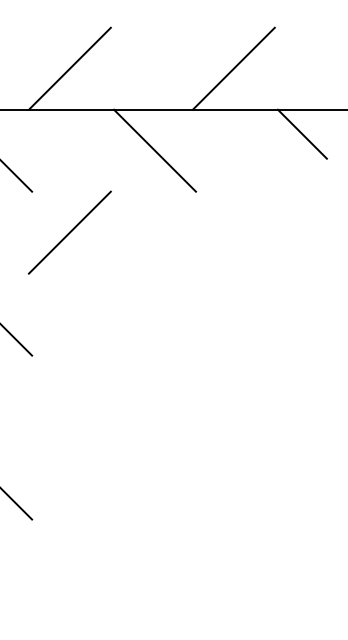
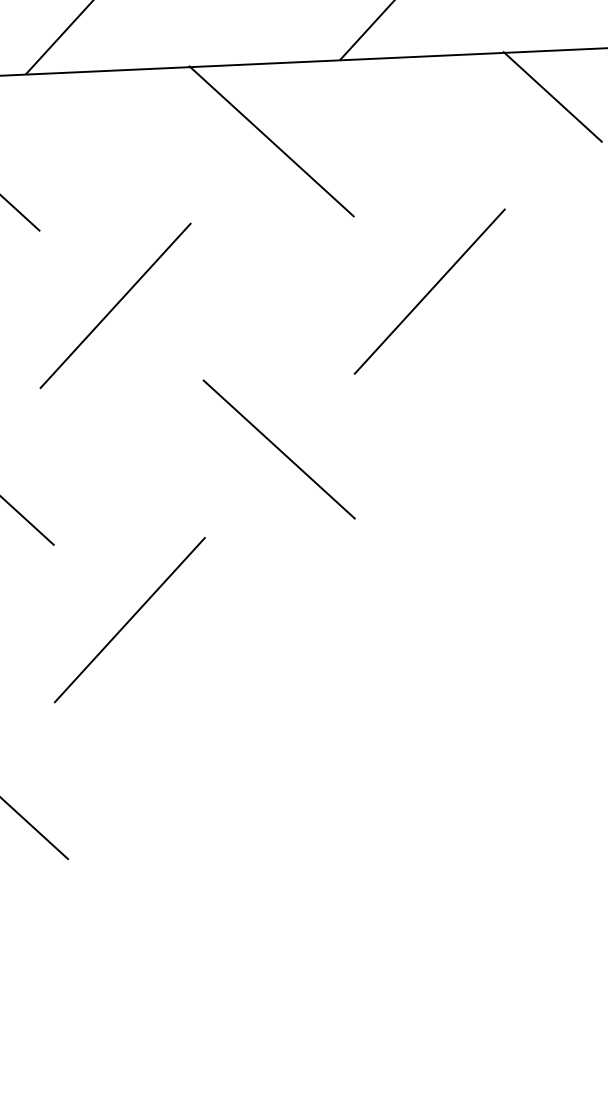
line: (233, 232) -> (429, 291), added
line: (151, 311) -> (278, 449), added
line: (69, 396) -> (129, 619), added

